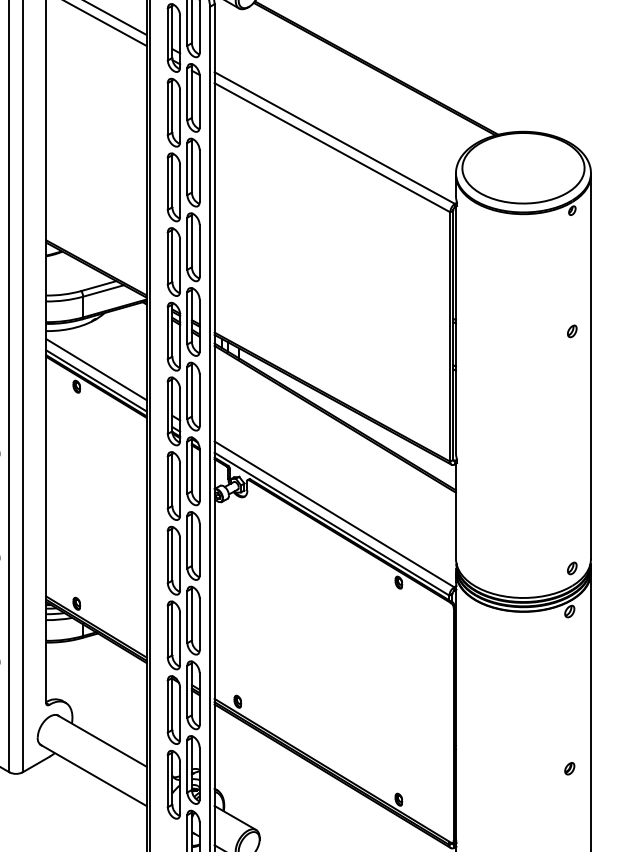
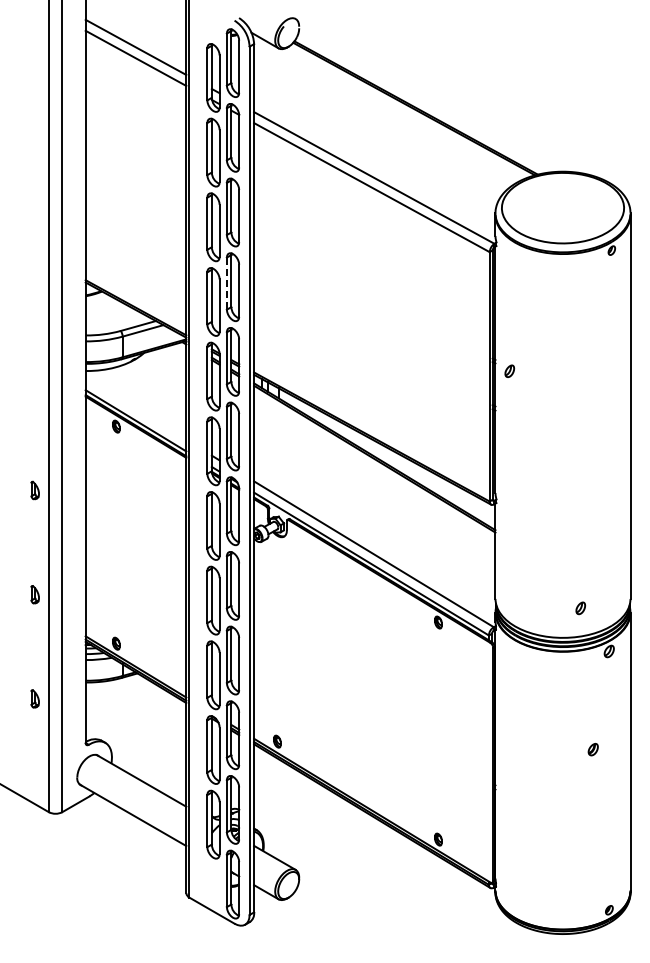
line: (186, 244) -> (226, 284), solid -> dashed
part: (571, 330) -> (509, 370), moved
line: (95, 369) -> (135, 409), removed
part: (571, 568) -> (580, 608), moved
part: (568, 768) -> (592, 749), moved

